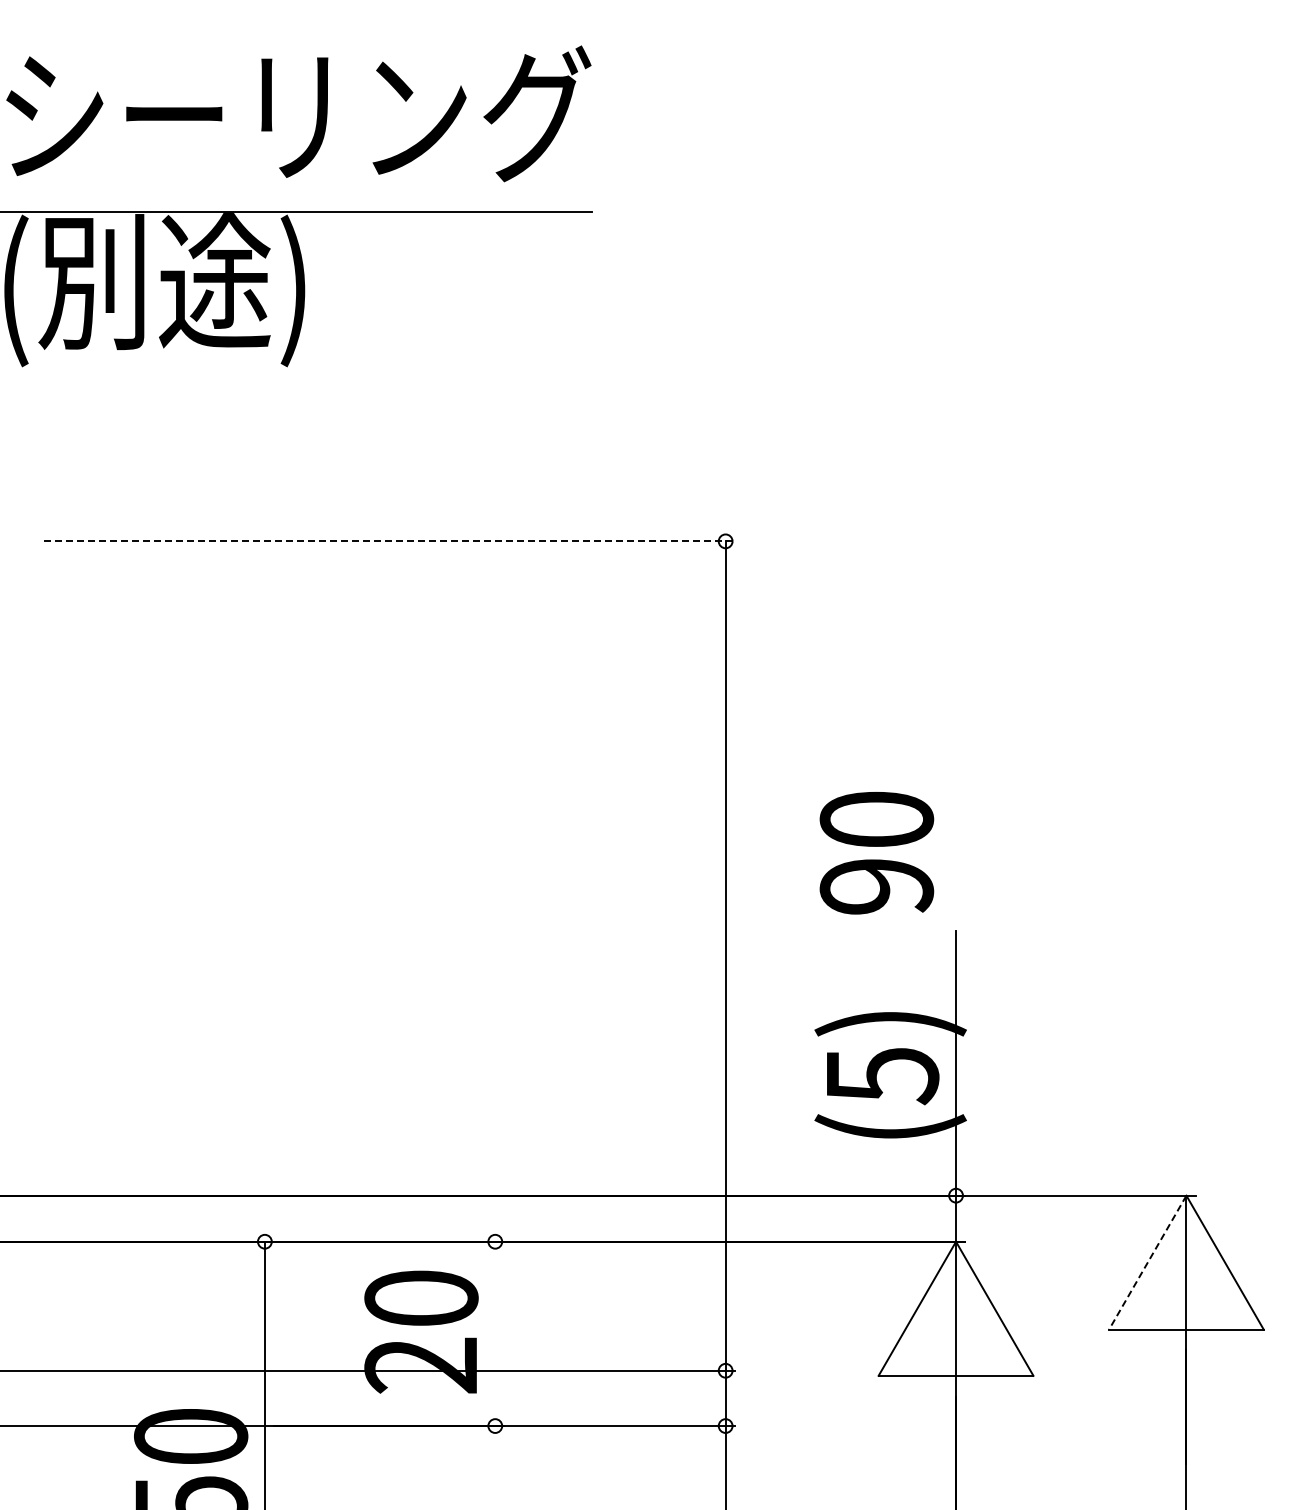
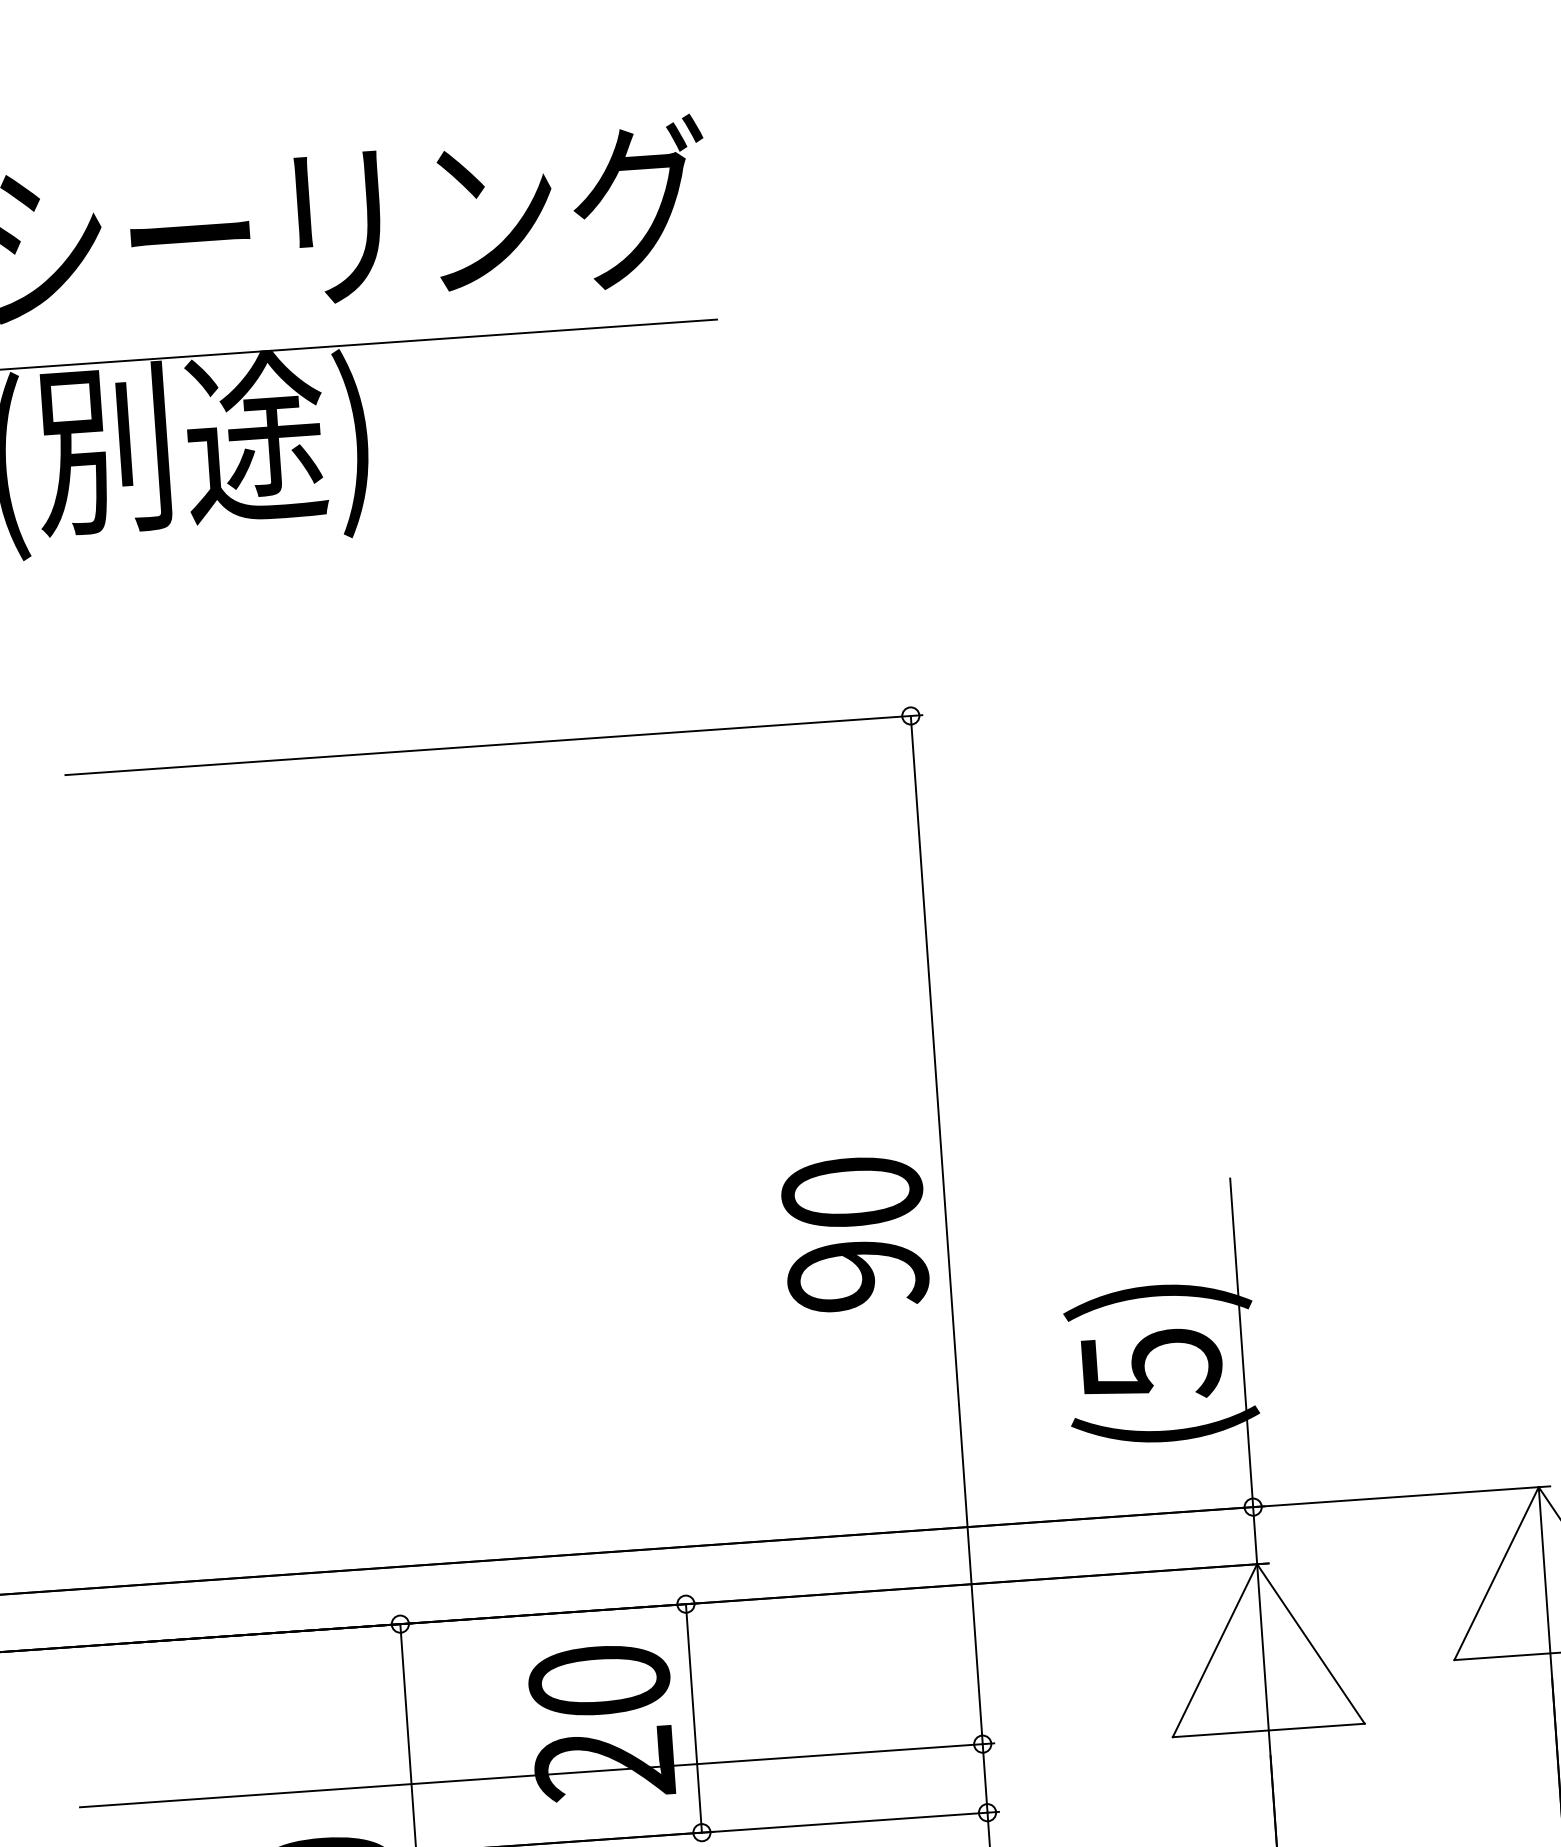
line: (389, 541) -> (494, 745), dashed -> solid
text: (876, 853) -> (854, 1234), moved
line: (1147, 1263) -> (1496, 1574), dashed -> solid
line: (495, 1333) -> (694, 1717), added

